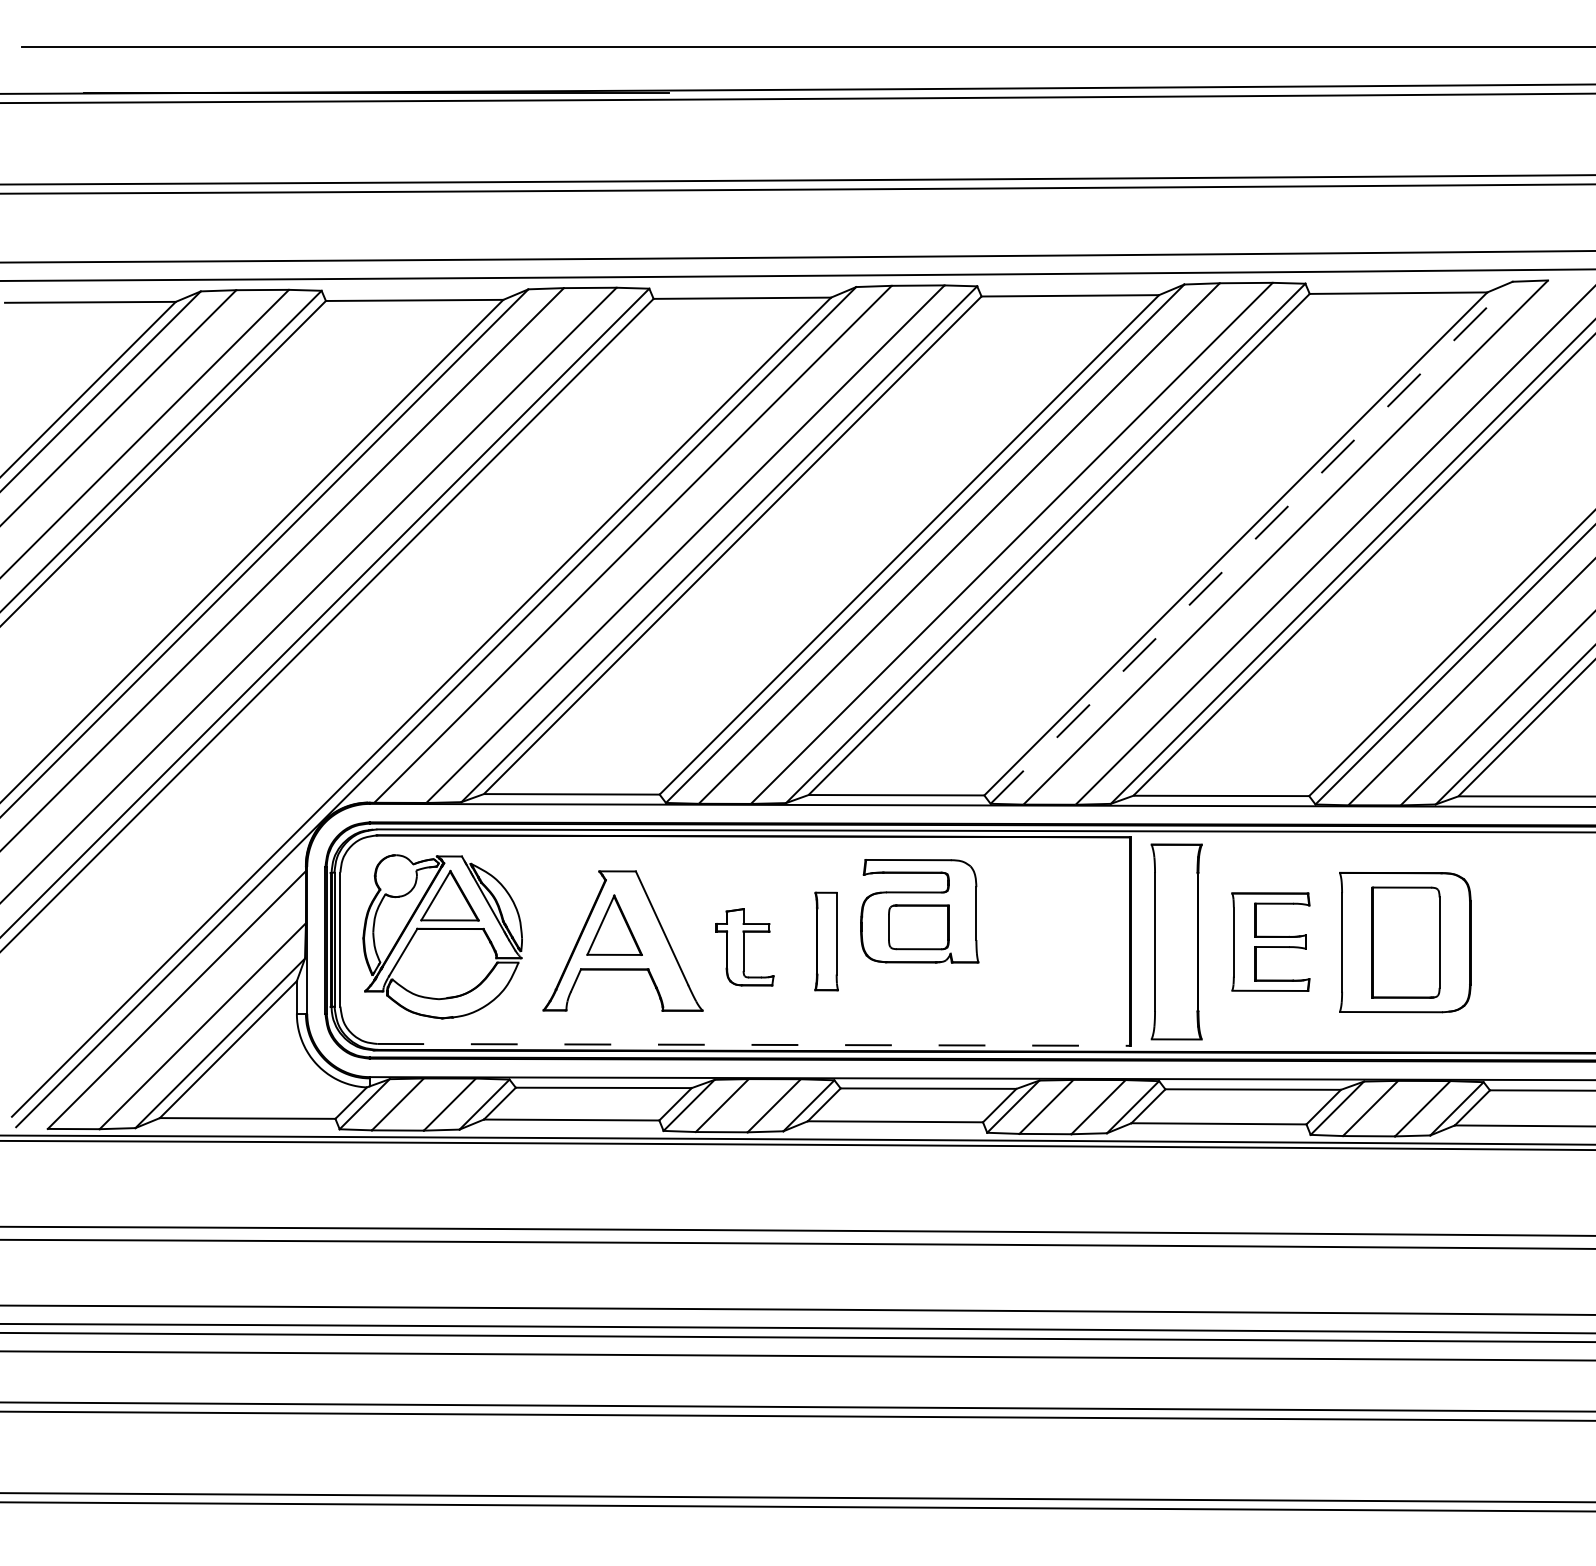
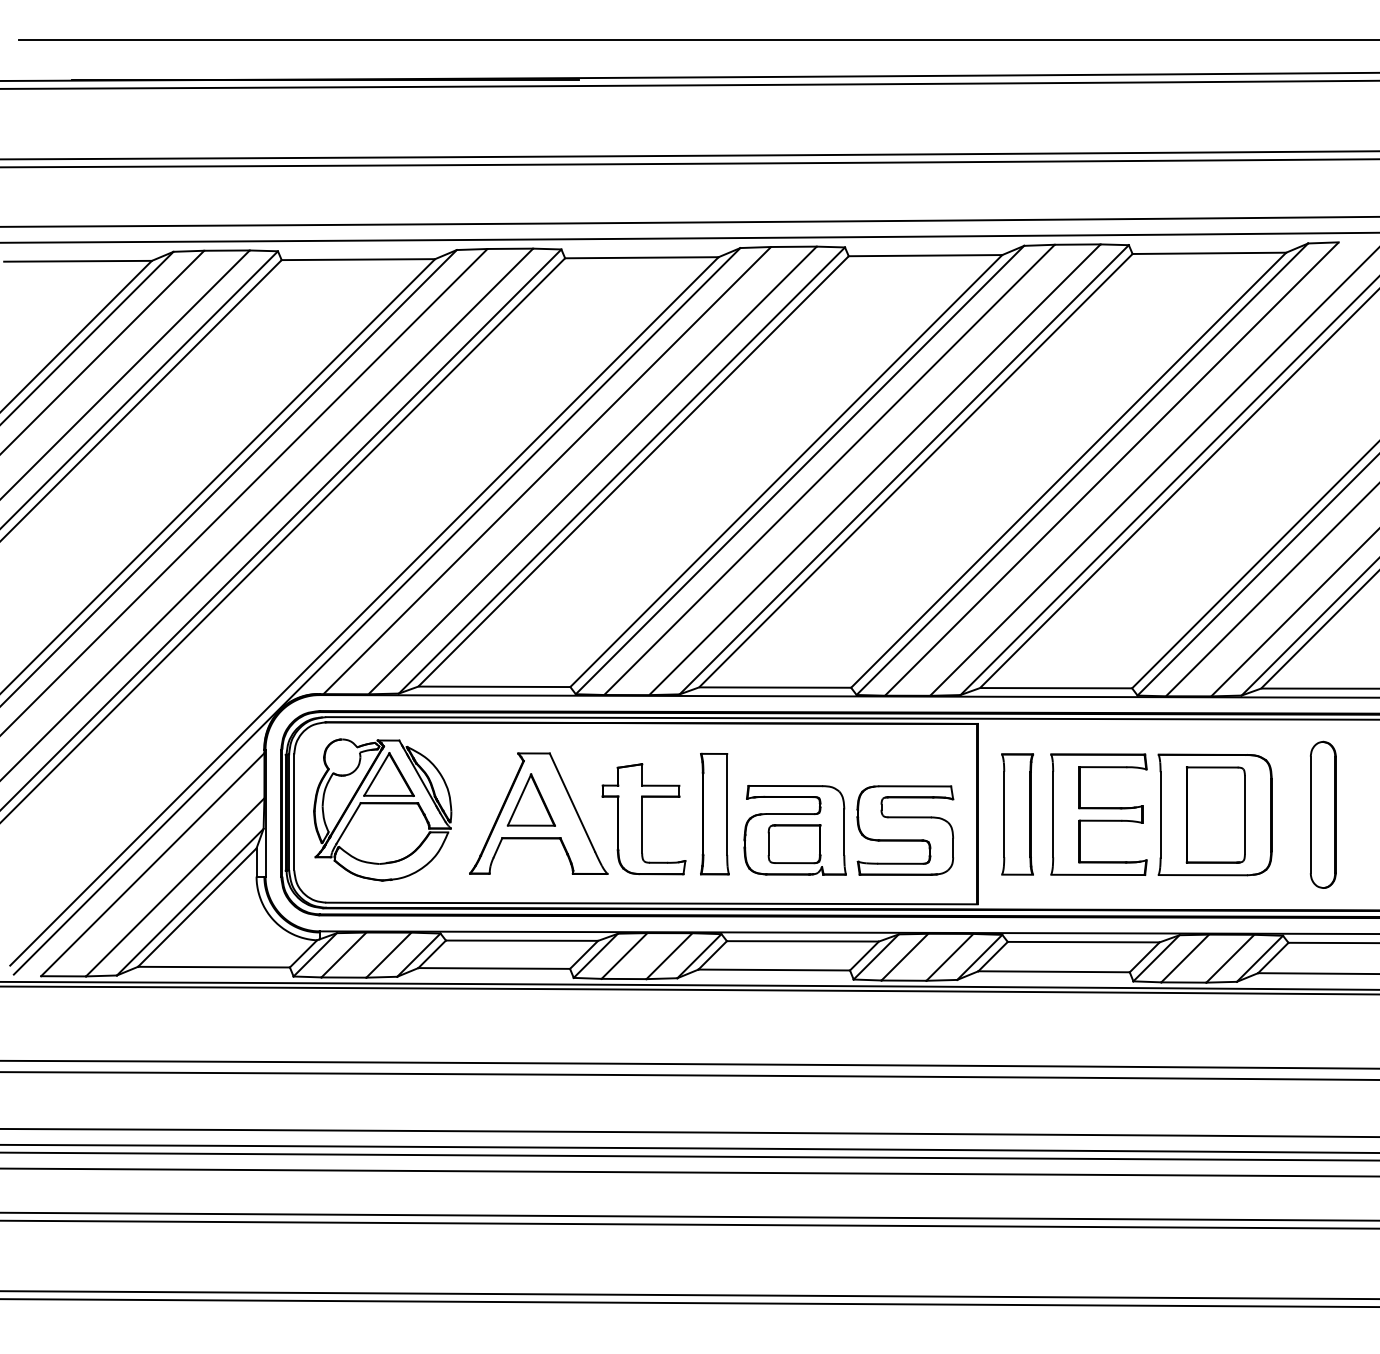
line: (1252, 542) -> (1083, 468), dashed -> solid
part: (919, 911) -> (795, 830), moved
part: (826, 941) -> (714, 814), size x1.43
part: (1176, 941) -> (1017, 814), size x0.71
part: (1270, 941) -> (1098, 814), size x1.43
part: (1529, 942) -> (1322, 814), added
part: (744, 946) -> (643, 818), size x1.67
part: (1046, 960) -> (904, 830), added
line: (754, 1044) -> (652, 903), dashed -> solid

